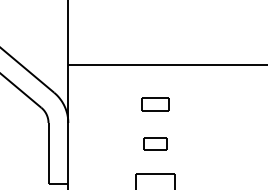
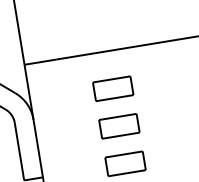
part: (155, 104) -> (113, 88), size x1.43
part: (155, 143) -> (119, 125), size x1.67

